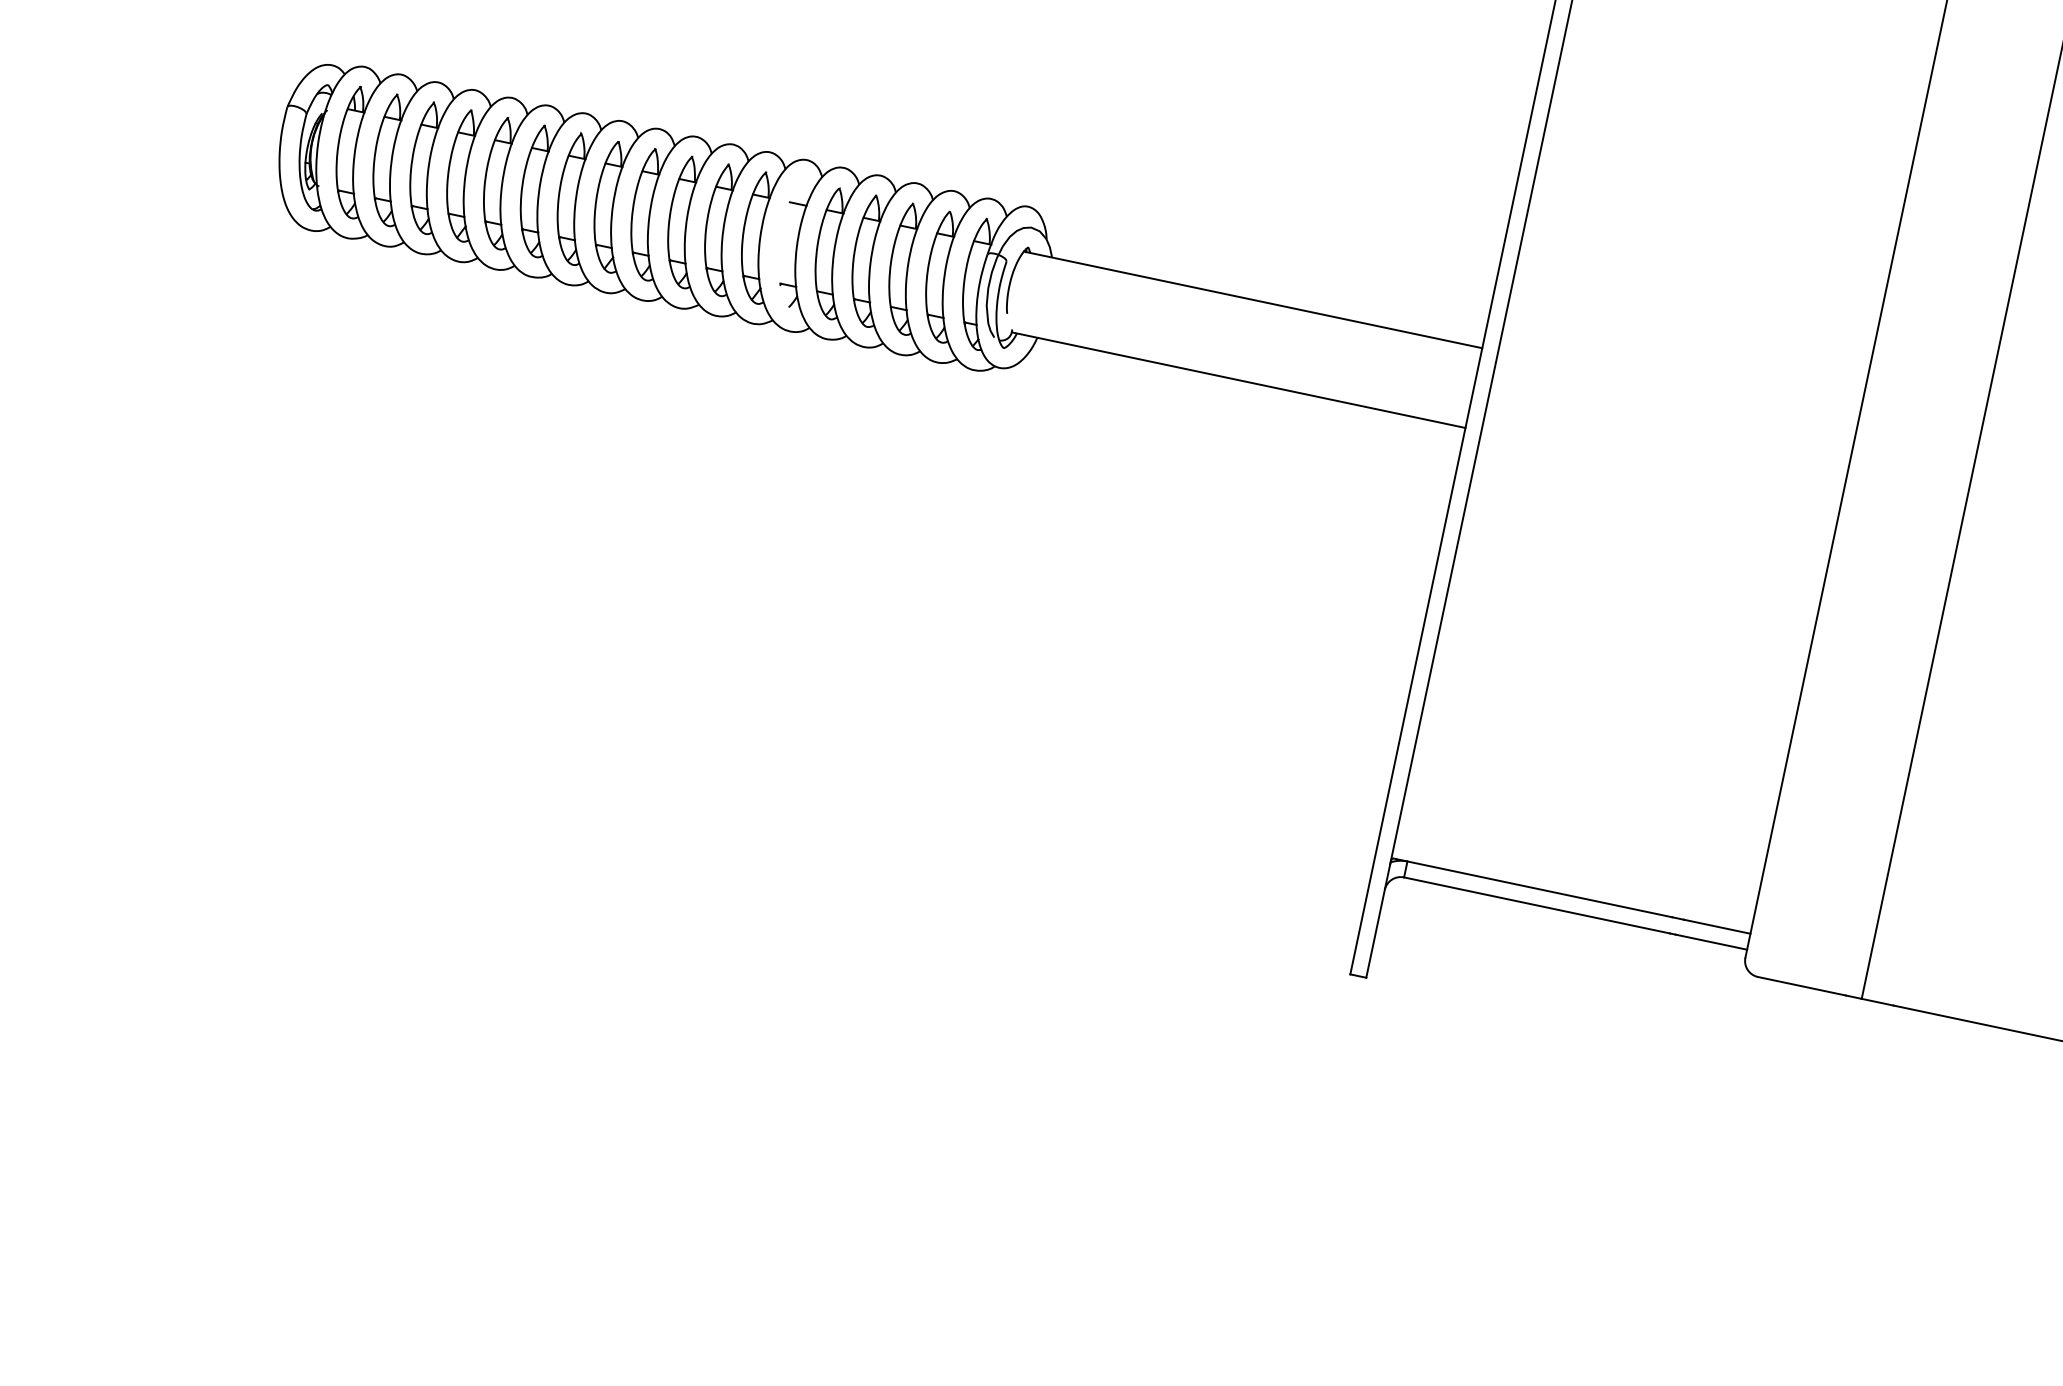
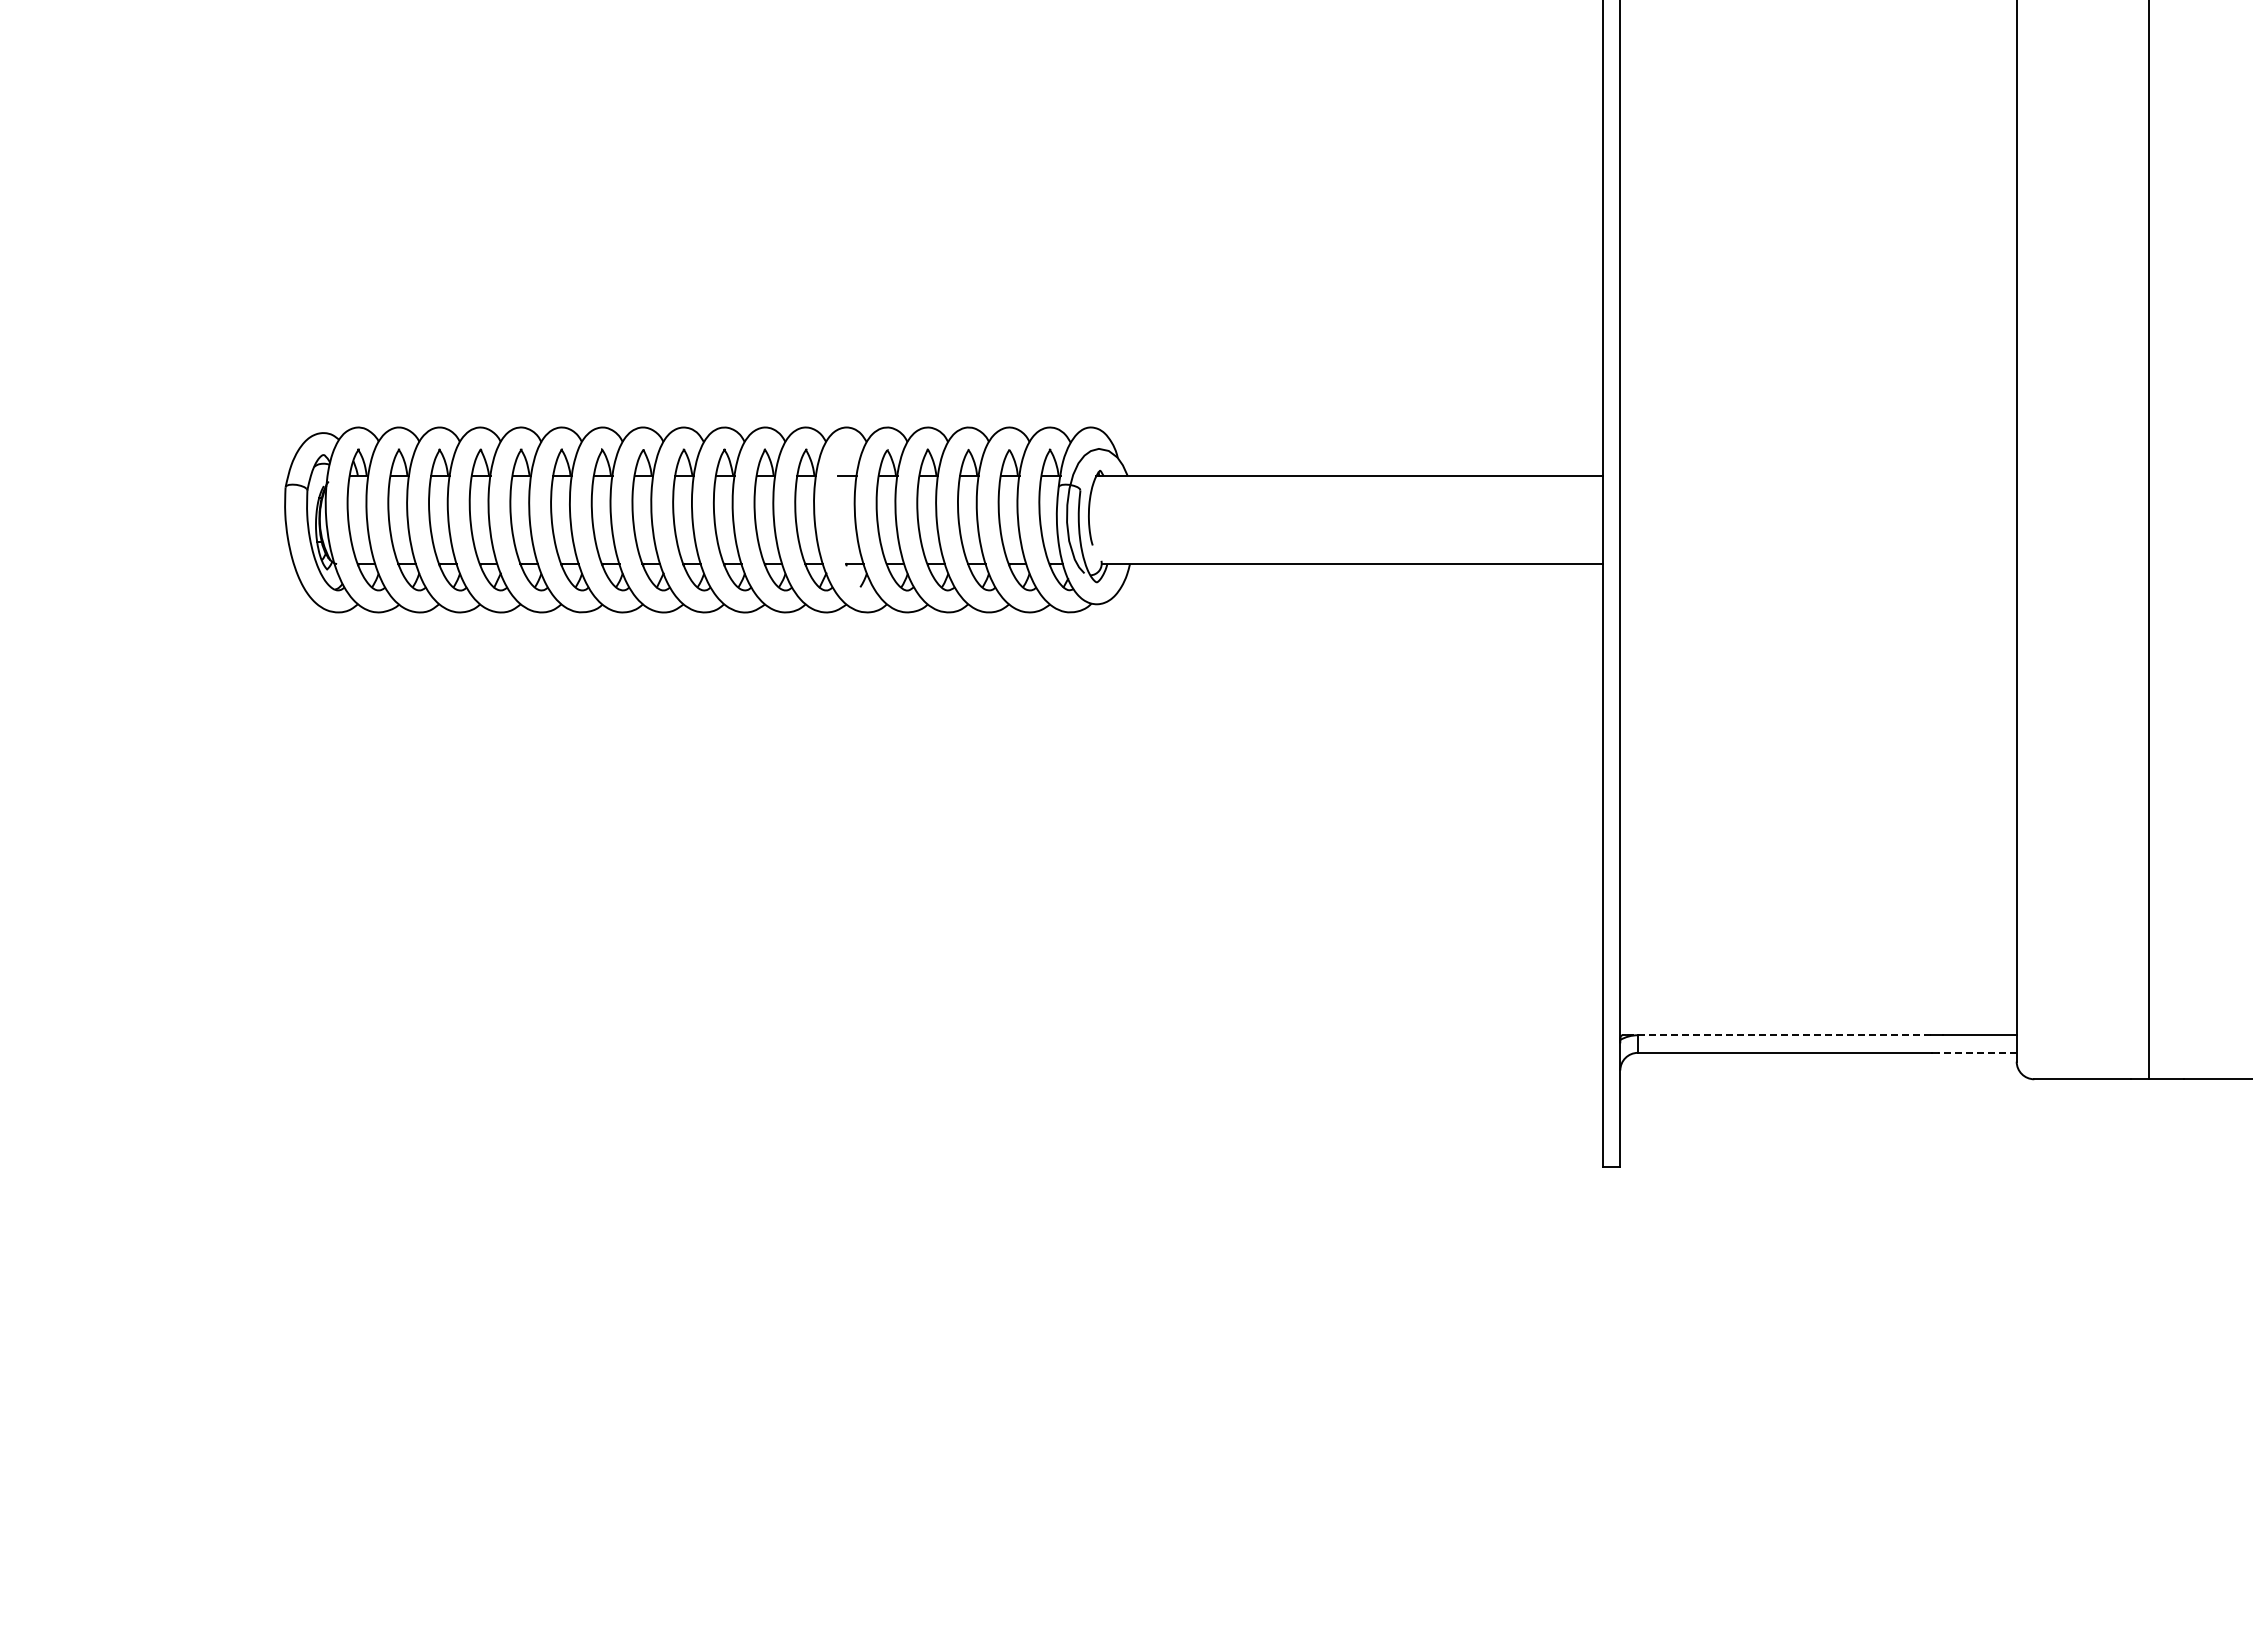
line: (1534, 888) -> (1778, 1035), solid -> dashed
line: (1710, 941) -> (1976, 1052), solid -> dashed

